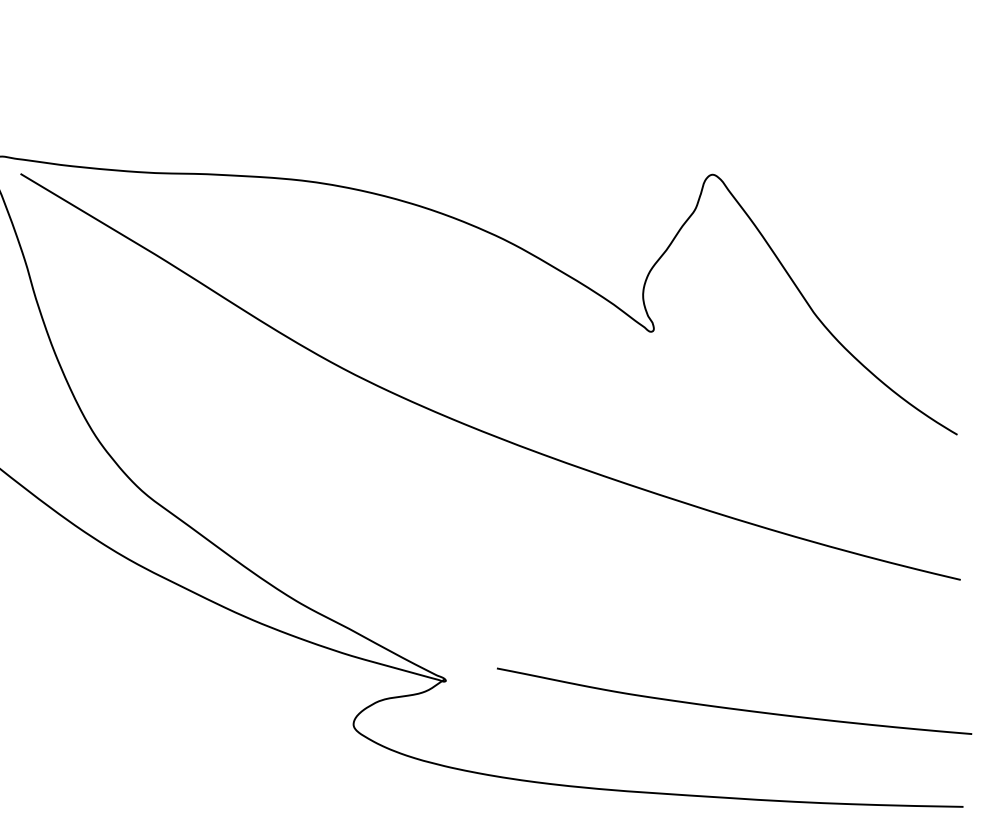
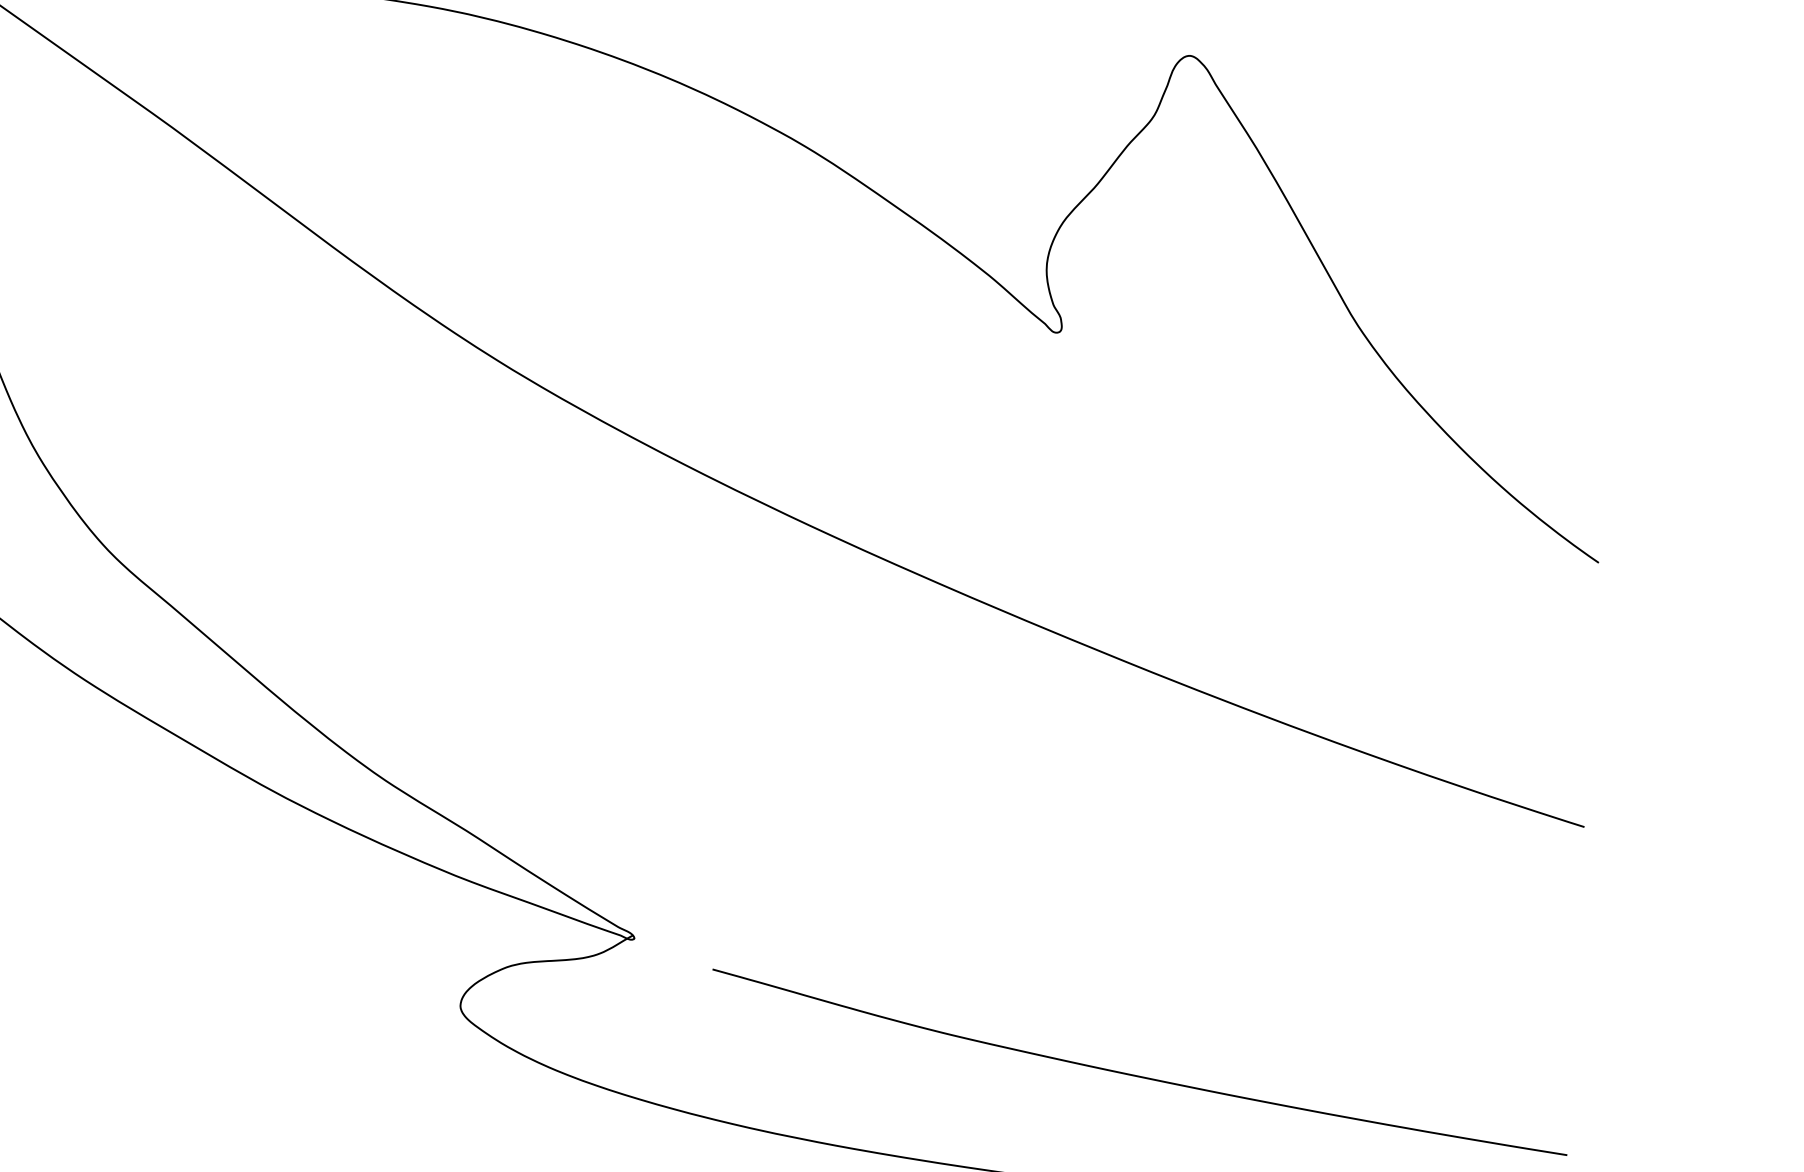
curve: (731, 707) -> (1133, 1073), moved

